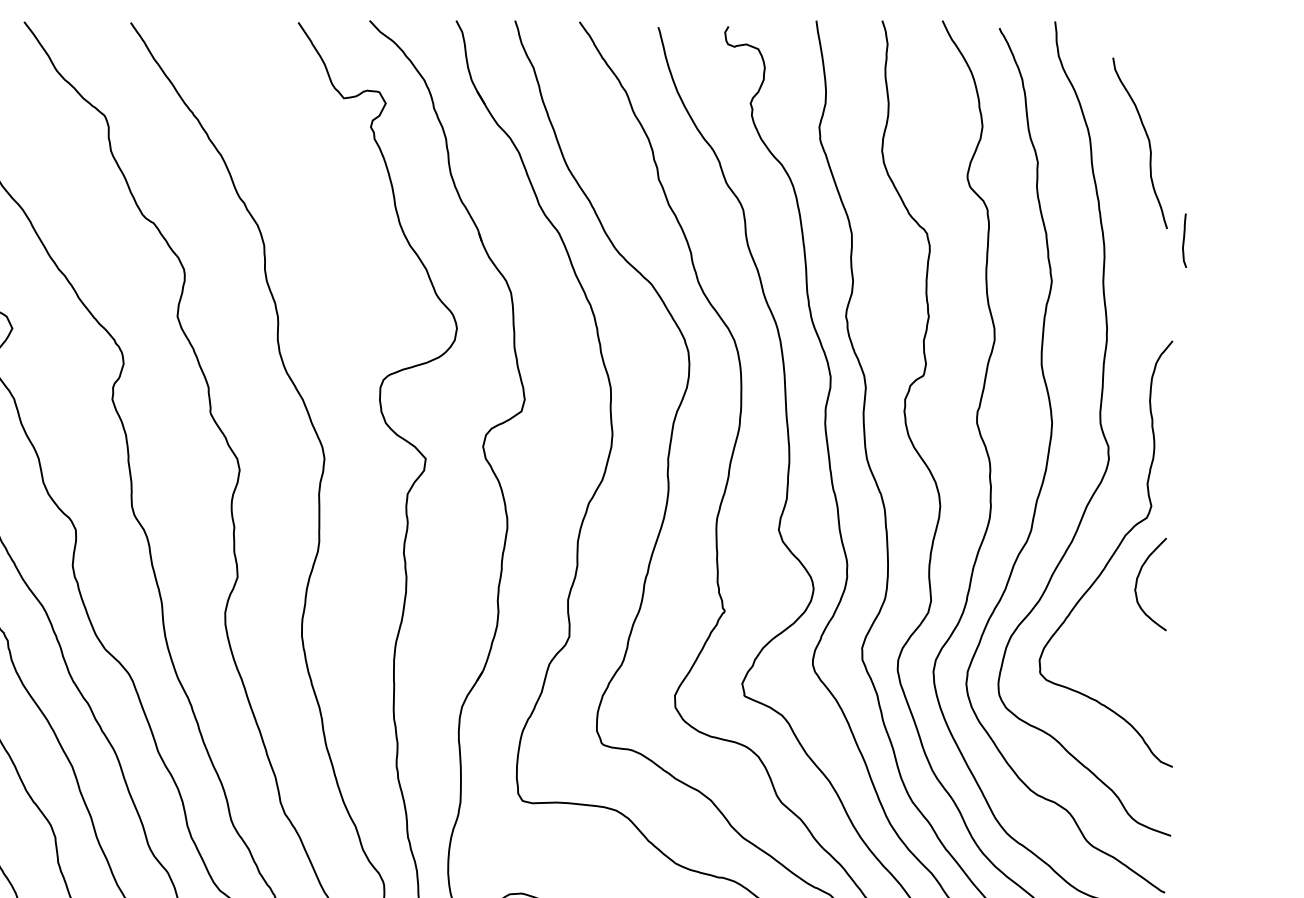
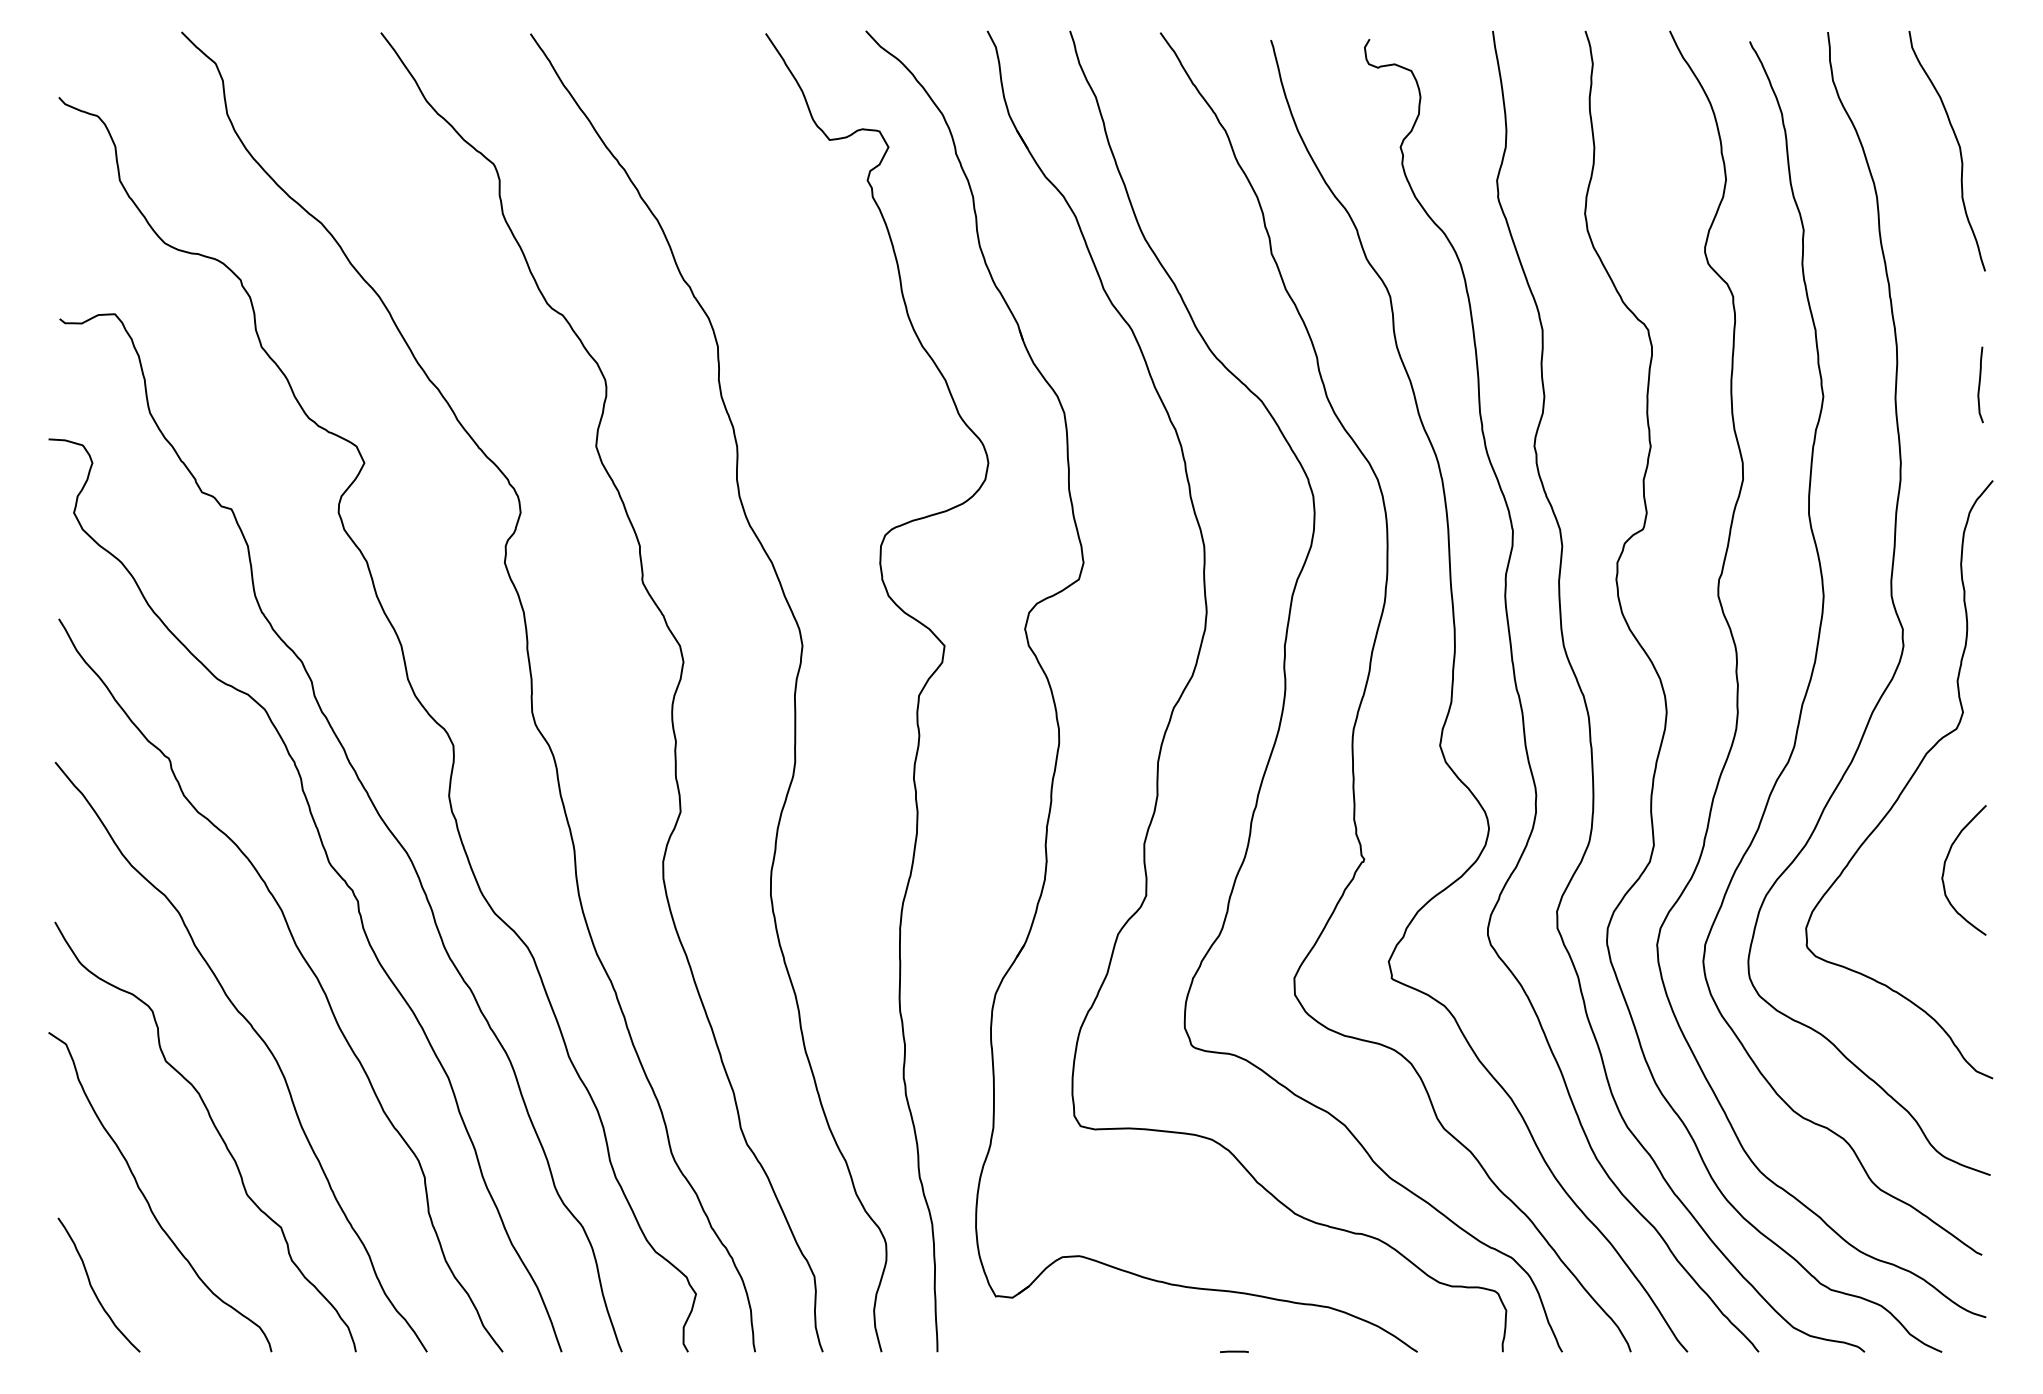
curve: (1148, 140) -> (1958, 146), moved
curve: (1184, 240) -> (1980, 384), moved
curve: (1137, 582) -> (1945, 867), moved

